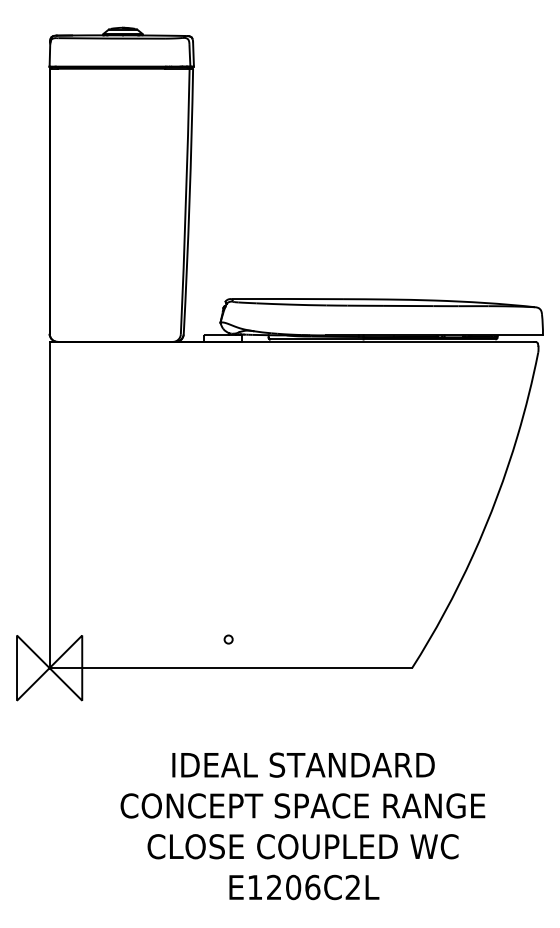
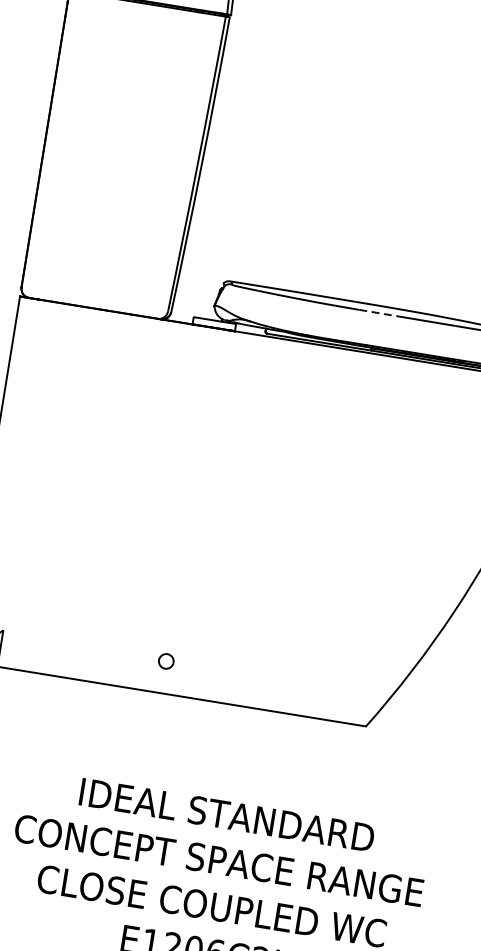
arc: (365, 305) -> (379, 312), solid -> dashed
circle: (228, 639) -> (166, 661), size x1.6

